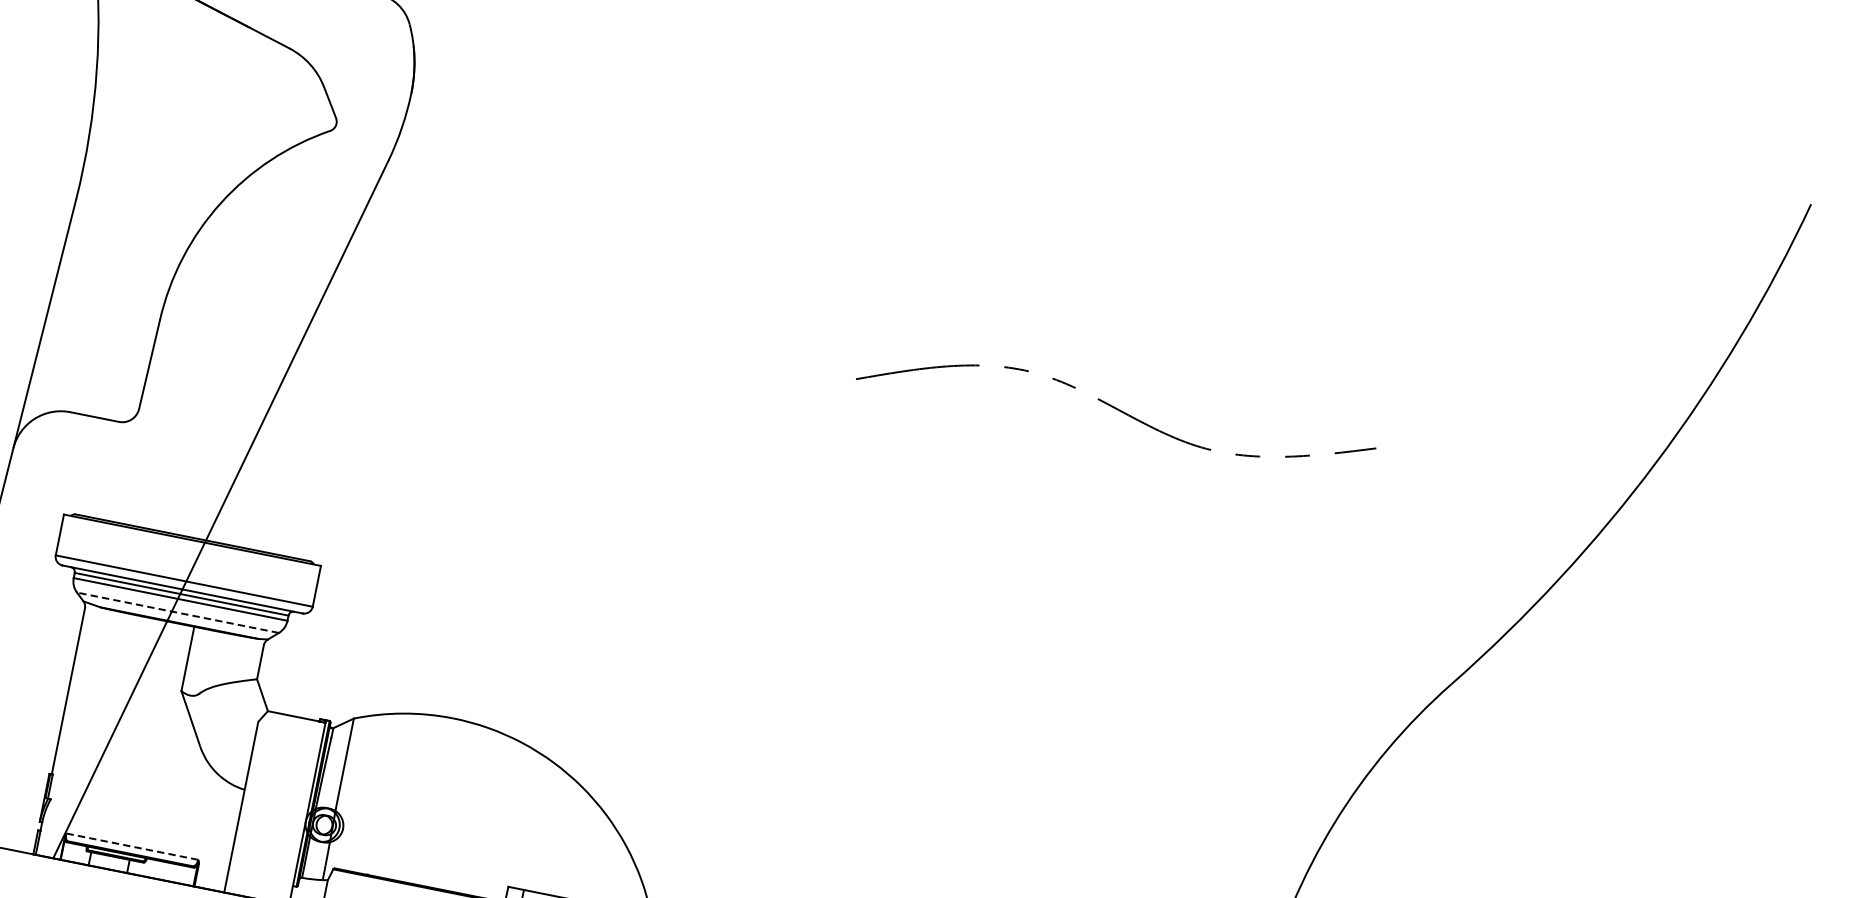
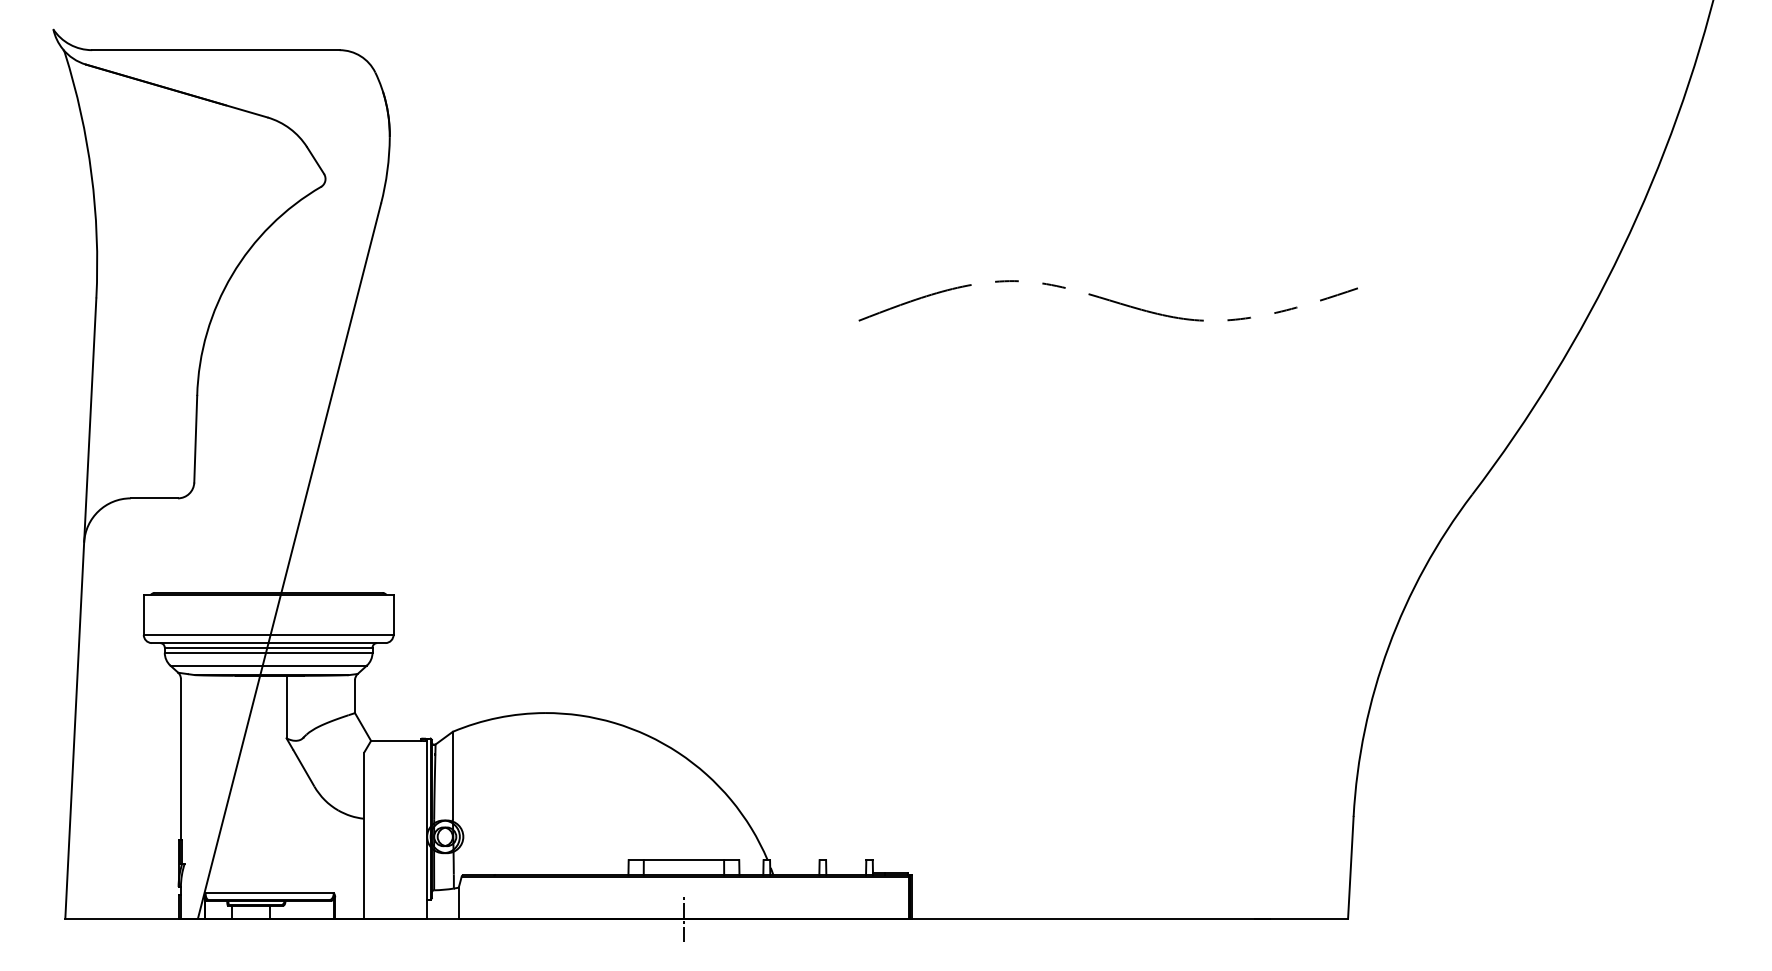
line: (177, 612) -> (268, 665), dashed -> solid
line: (132, 846) -> (269, 892), dashed -> solid

